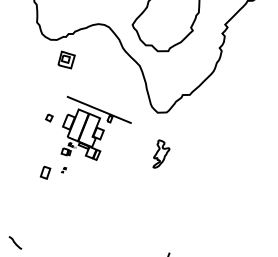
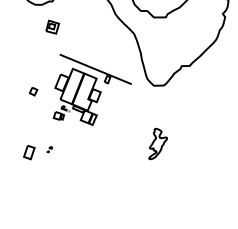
part: (66, 59) -> (52, 26), size x0.7
part: (95, 127) -> (91, 88), moved
part: (161, 153) -> (158, 143), moved

